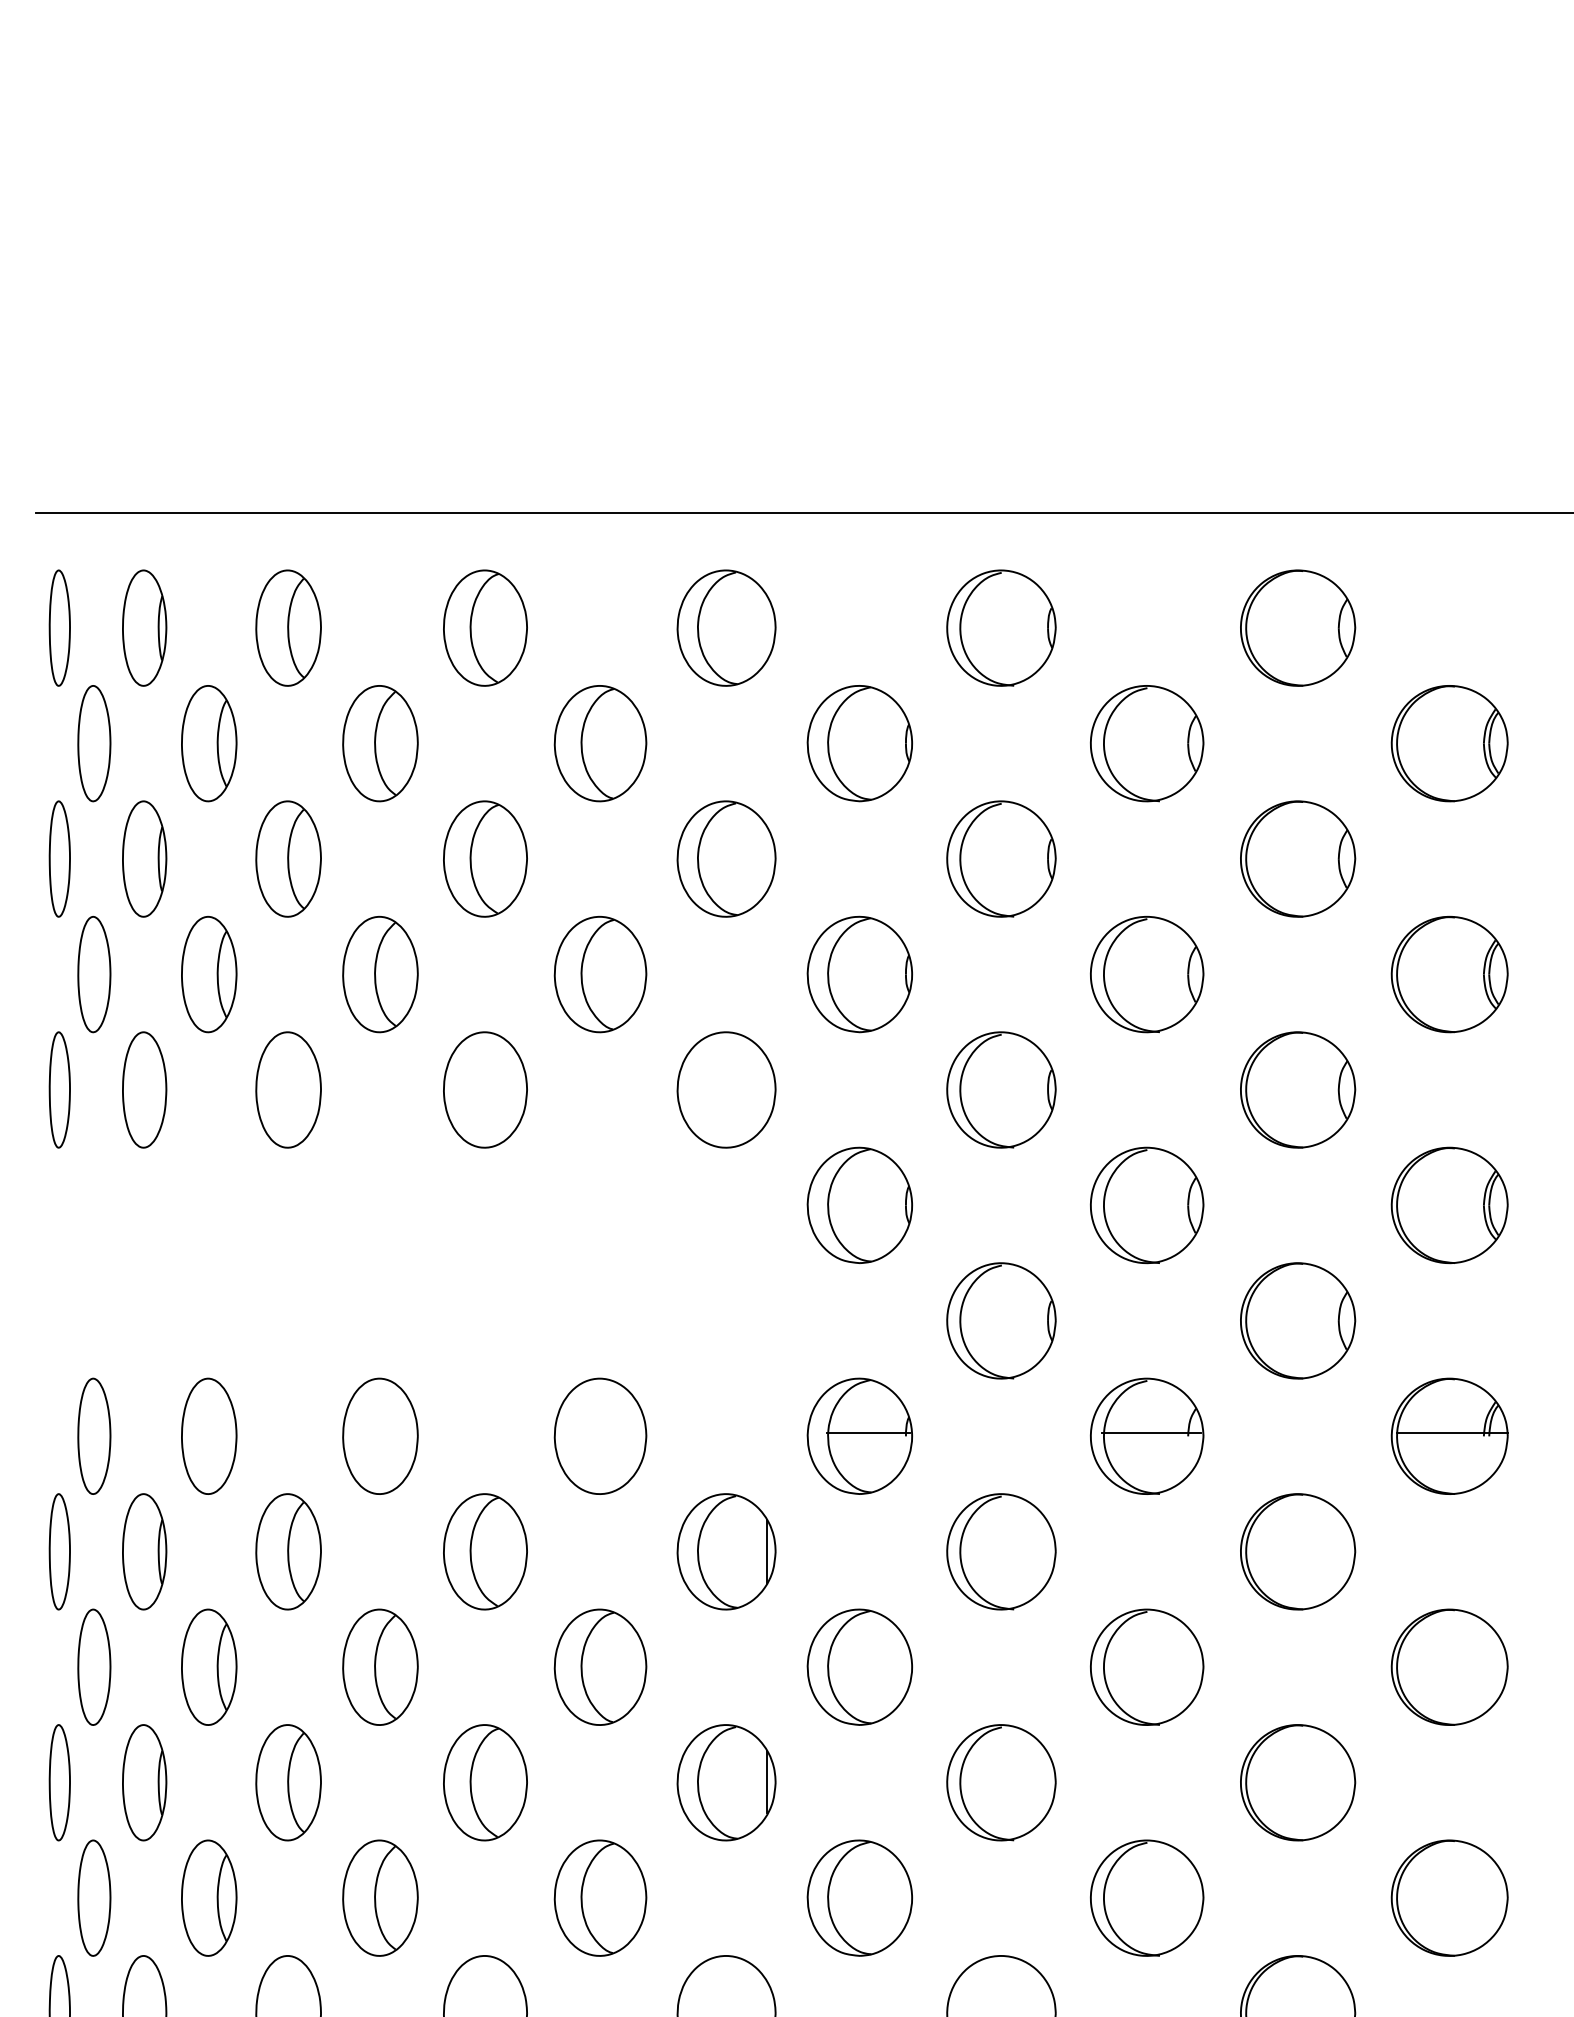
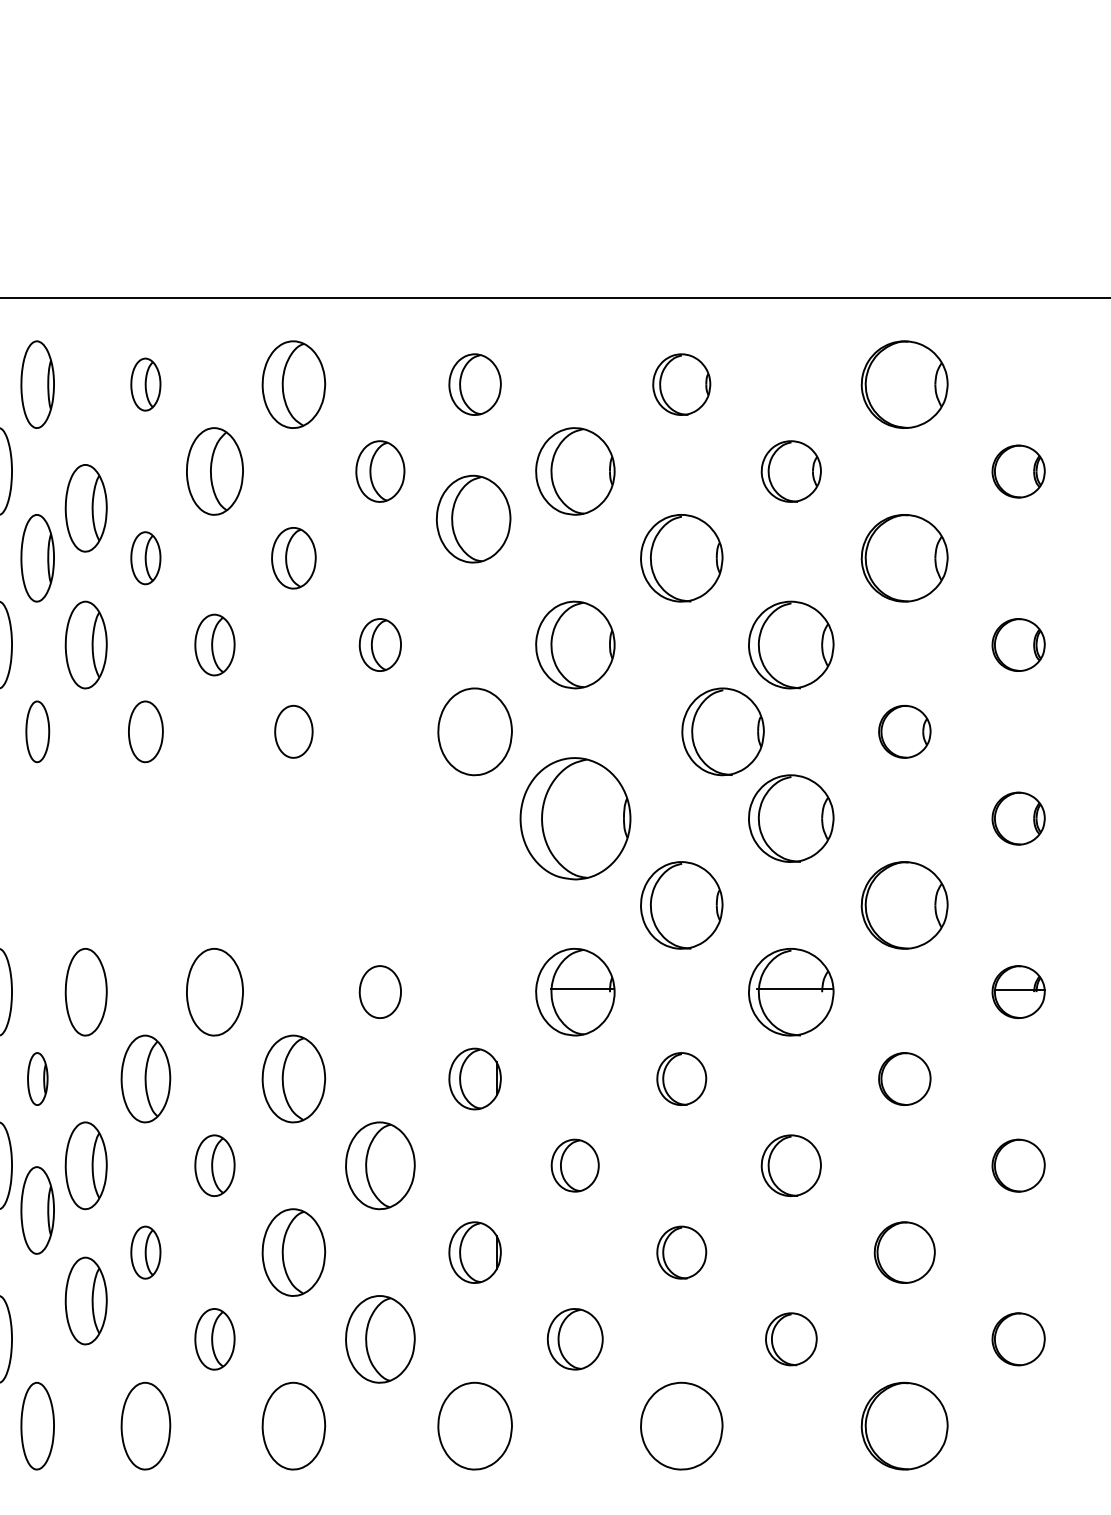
part: (288, 627) -> (145, 384), size x0.6
part: (726, 627) -> (475, 384), size x0.7
part: (1001, 627) -> (681, 384), size x0.7
part: (209, 743) -> (86, 508), moved
part: (600, 743) -> (380, 471), size x0.7
part: (1147, 743) -> (791, 471), size x0.7
part: (1449, 743) -> (1018, 471), size x0.6
part: (288, 858) -> (145, 557), size x0.6
part: (485, 858) -> (293, 557), size x0.7
part: (726, 858) -> (473, 518), moved
part: (380, 974) -> (215, 645), size x0.7
part: (600, 974) -> (380, 645), size x0.6
part: (1449, 974) -> (1018, 645), size x0.6
part: (144, 1089) -> (37, 731), size x0.7
part: (288, 1089) -> (145, 731), size x0.7
part: (485, 1089) -> (293, 731), size x0.6
part: (1001, 1089) -> (723, 731), moved
part: (1298, 1089) -> (905, 731), size x0.6
part: (859, 1204) -> (575, 817), size x1.4
part: (1449, 1205) -> (1018, 818), size x0.6
part: (600, 1435) -> (380, 991), size x0.6
part: (1449, 1435) -> (1018, 991), size x0.6
part: (144, 1551) -> (37, 1078), size x0.6
part: (726, 1551) -> (475, 1078), size x0.7
part: (1001, 1551) -> (681, 1078), size x0.6
part: (1298, 1551) -> (905, 1078), size x0.6
part: (380, 1666) -> (215, 1165), size x0.7
part: (859, 1666) -> (575, 1165), size x0.6
part: (1147, 1666) -> (791, 1165), size x0.7
part: (1449, 1666) -> (1018, 1165), size x0.6
part: (144, 1782) -> (37, 1210), moved
part: (288, 1782) -> (145, 1252), size x0.6
part: (726, 1782) -> (475, 1252), size x0.7
part: (1001, 1782) -> (681, 1252), size x0.6
part: (1298, 1782) -> (905, 1252), size x0.7
part: (209, 1897) -> (86, 1300), moved
part: (380, 1897) -> (215, 1338), size x0.7
part: (859, 1897) -> (575, 1338), size x0.7
part: (1147, 1897) -> (791, 1338), size x0.6
part: (1449, 1897) -> (1018, 1338), size x0.6

